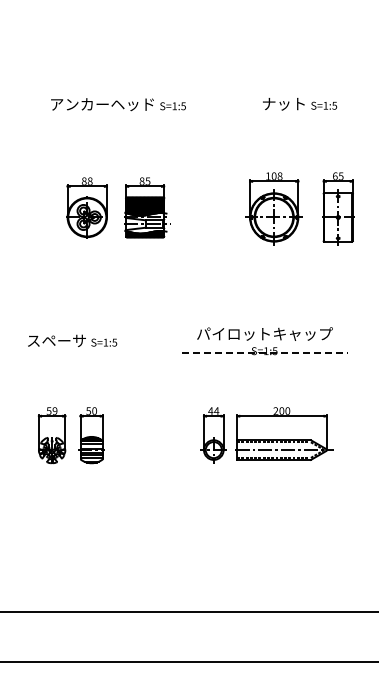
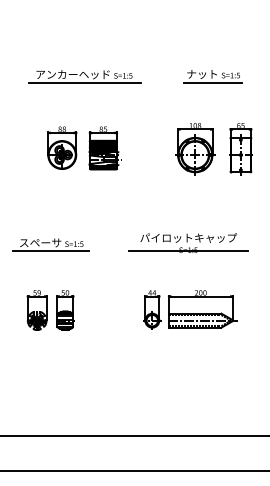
line: (118, 115) -> (84, 82), added
line: (299, 115) -> (213, 82), added
line: (71, 352) -> (50, 251), added
line: (265, 352) -> (189, 251), dashed -> solid

